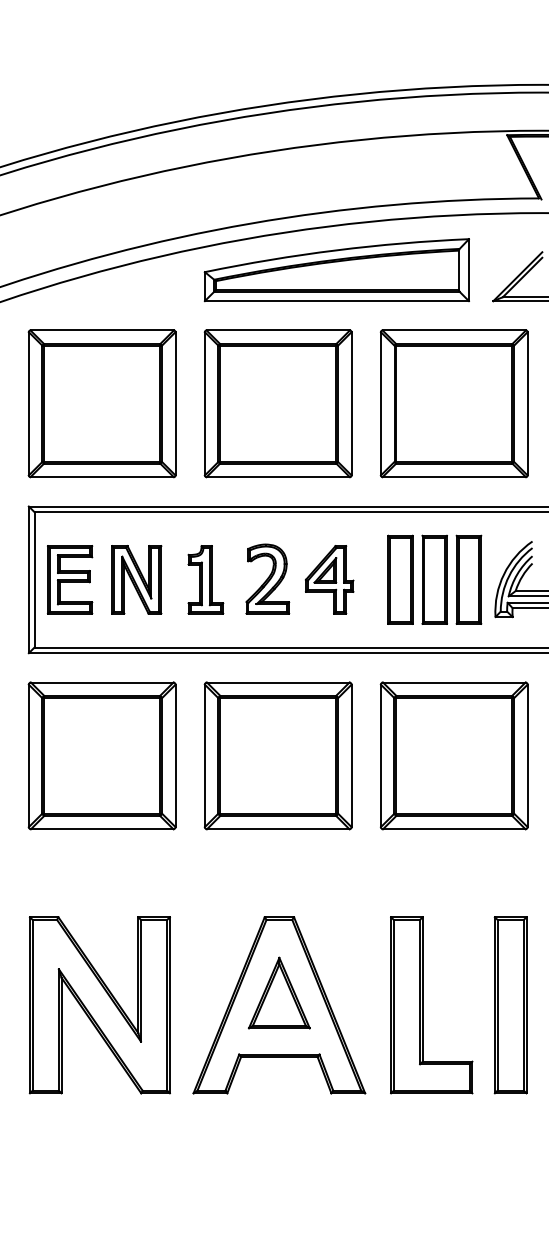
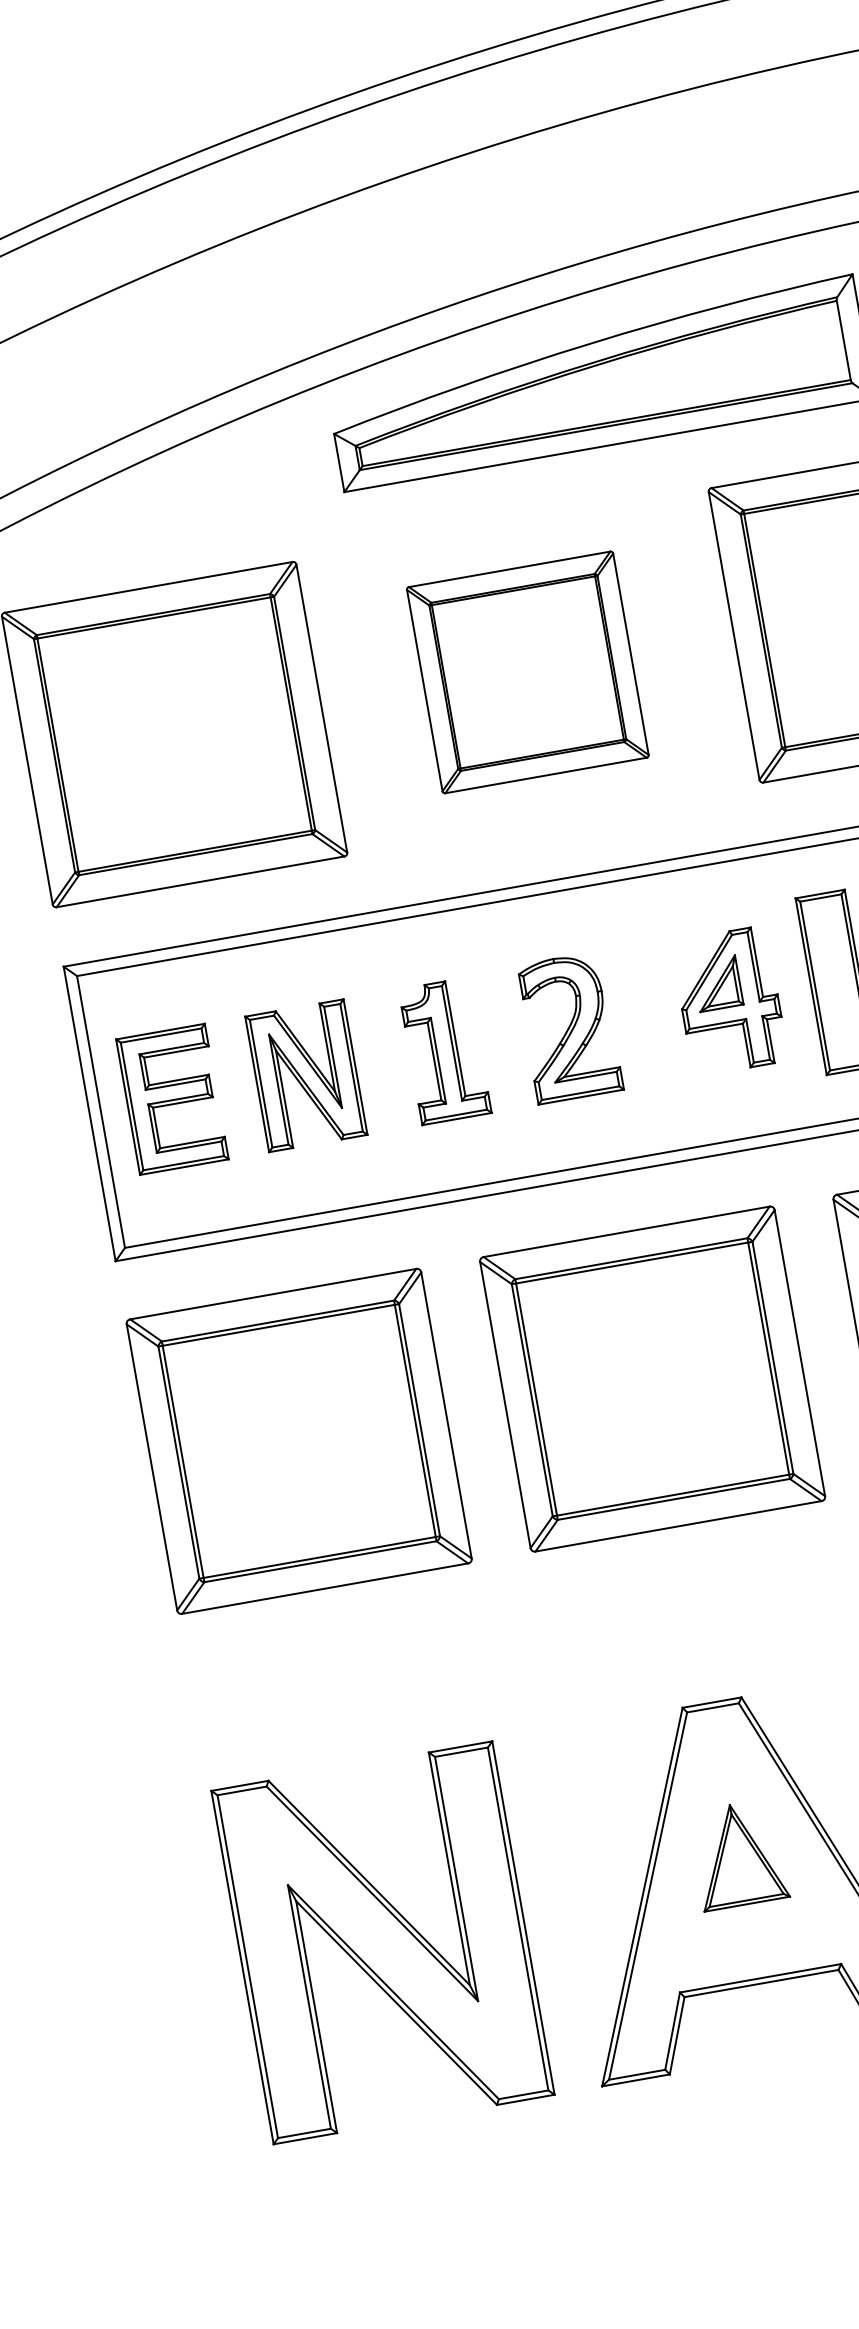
part: (277, 403) -> (526, 671), size x0.7
part: (329, 579) -> (729, 1000), moved
part: (278, 992) -> (736, 1853), size x0.7

